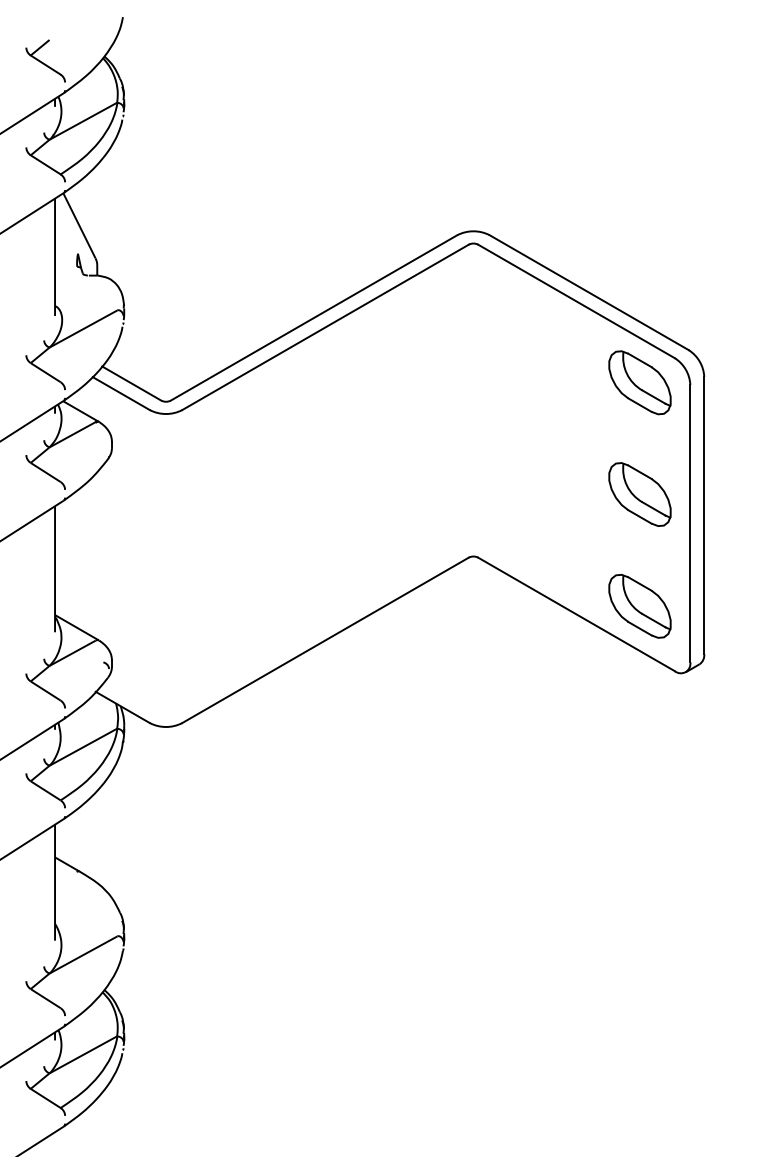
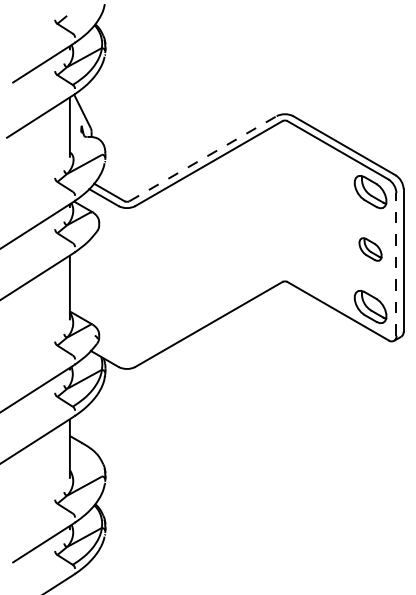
line: (314, 317) -> (203, 158), solid -> dashed
part: (639, 494) -> (370, 249), size x0.7
line: (690, 521) -> (396, 263), solid -> dashed

